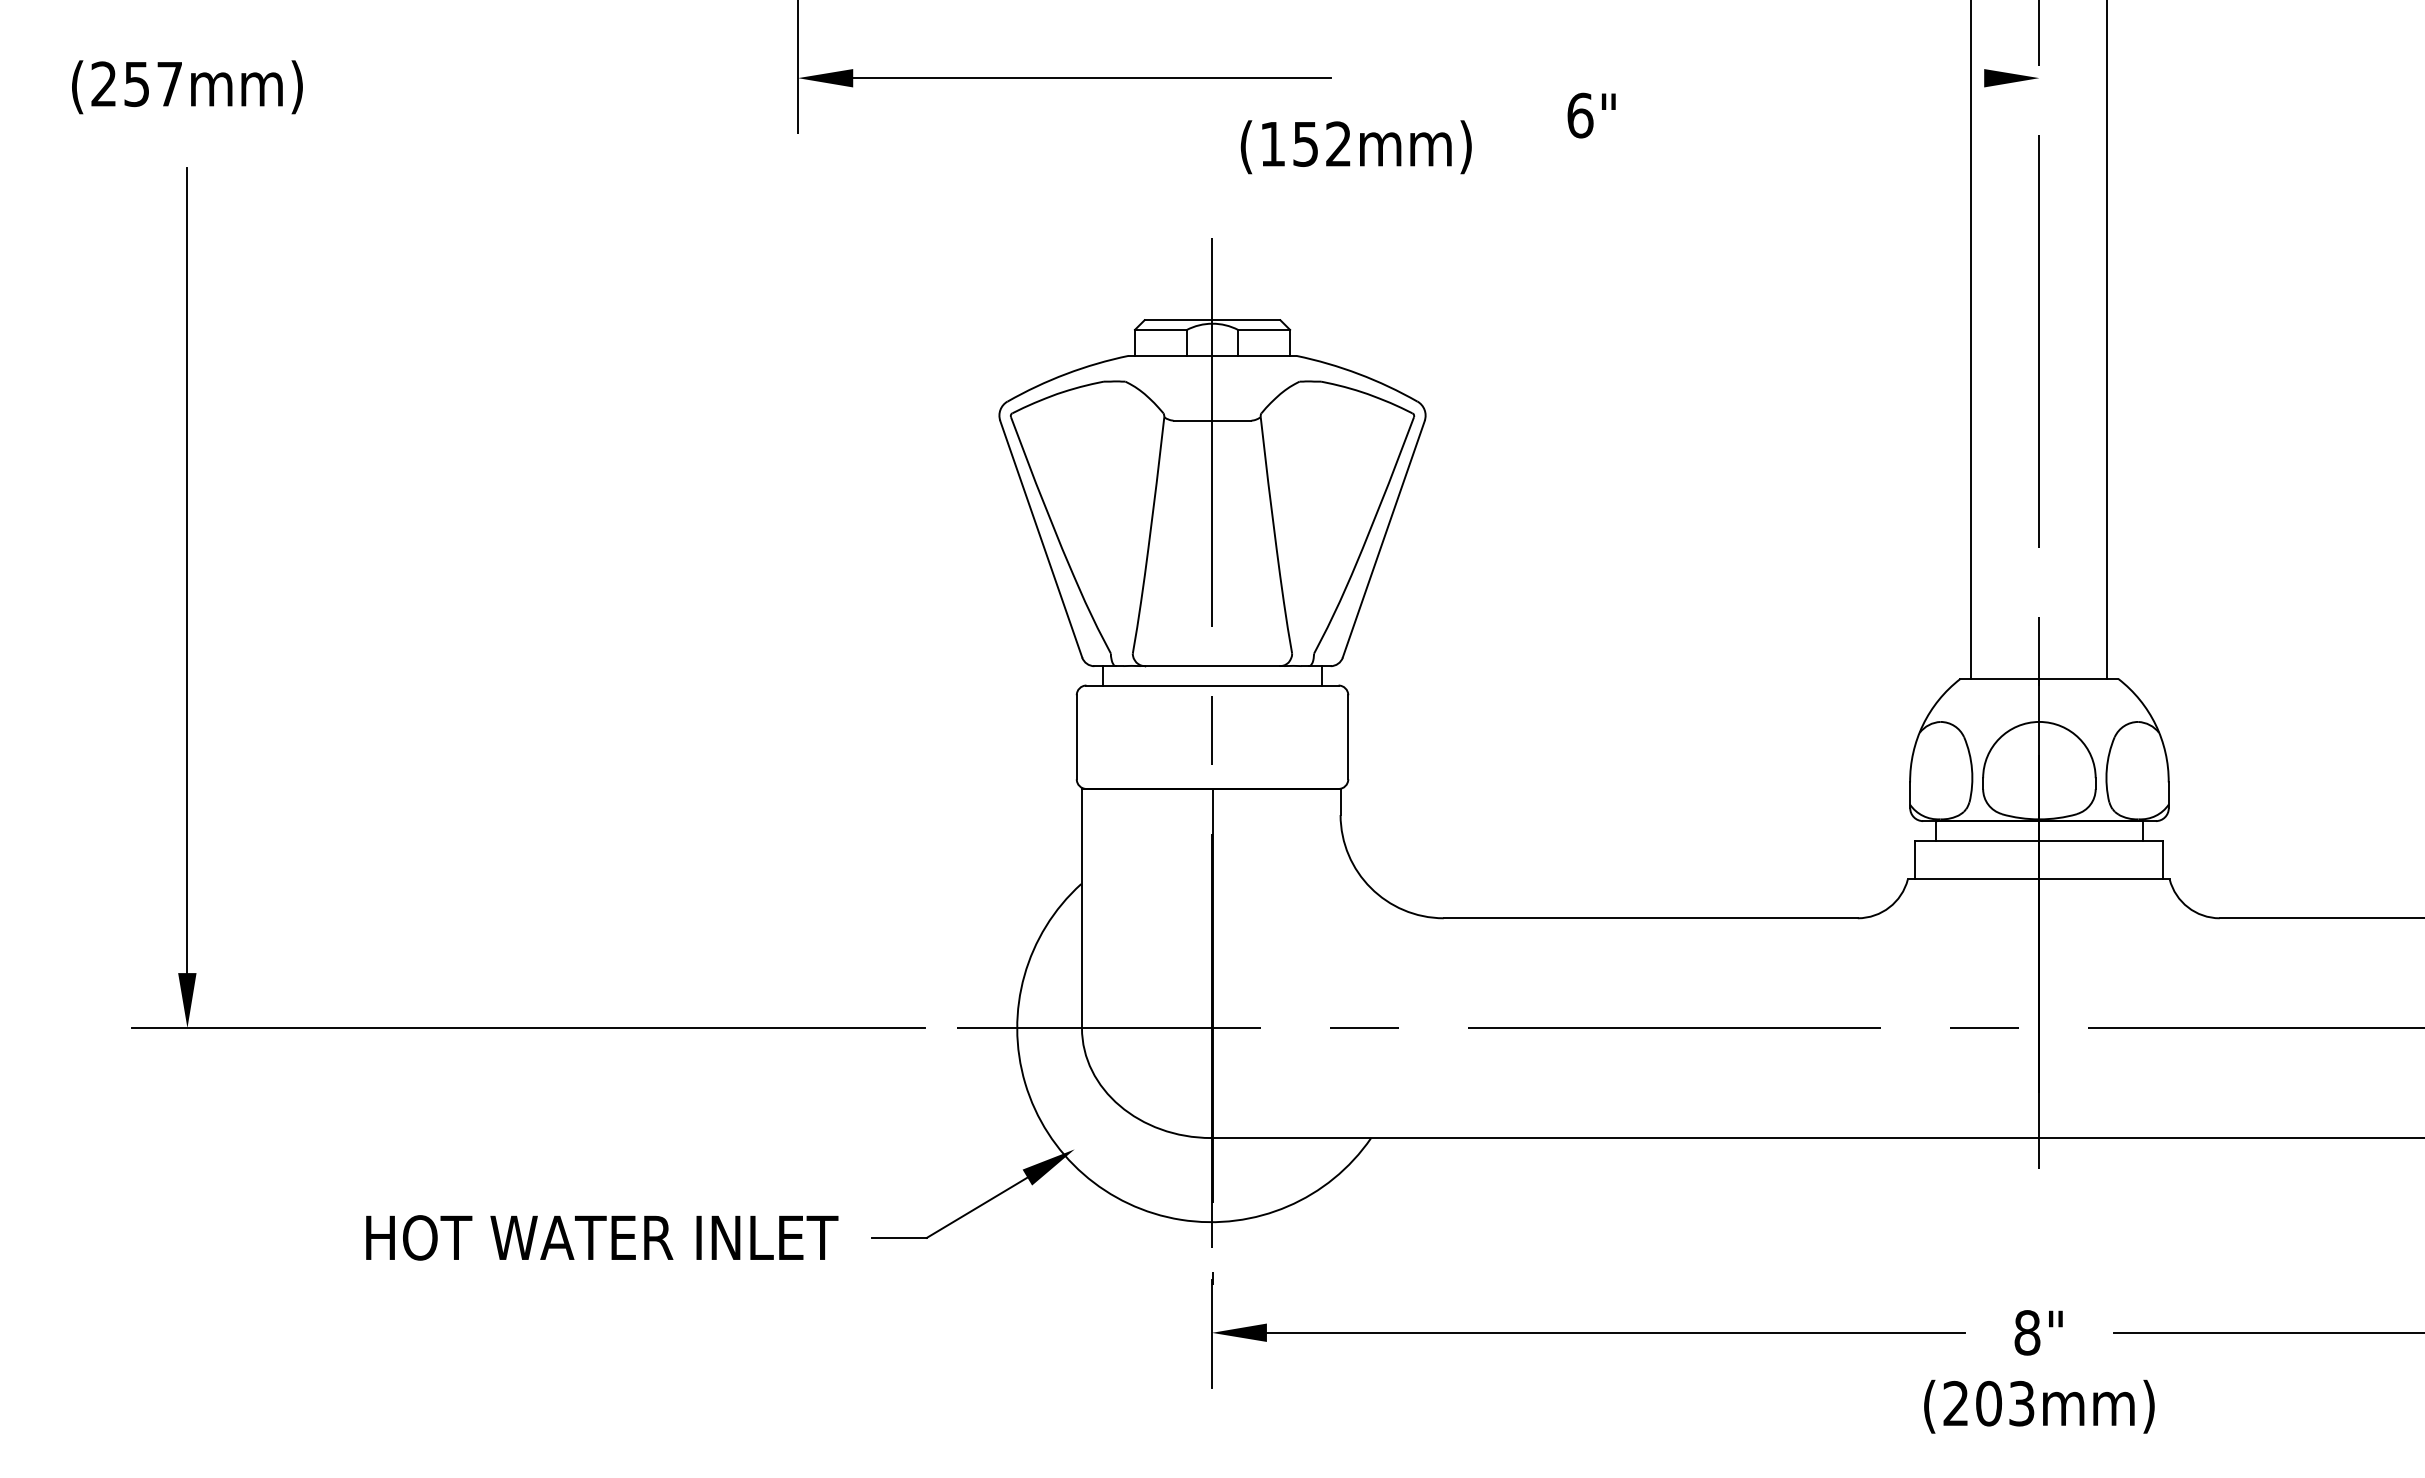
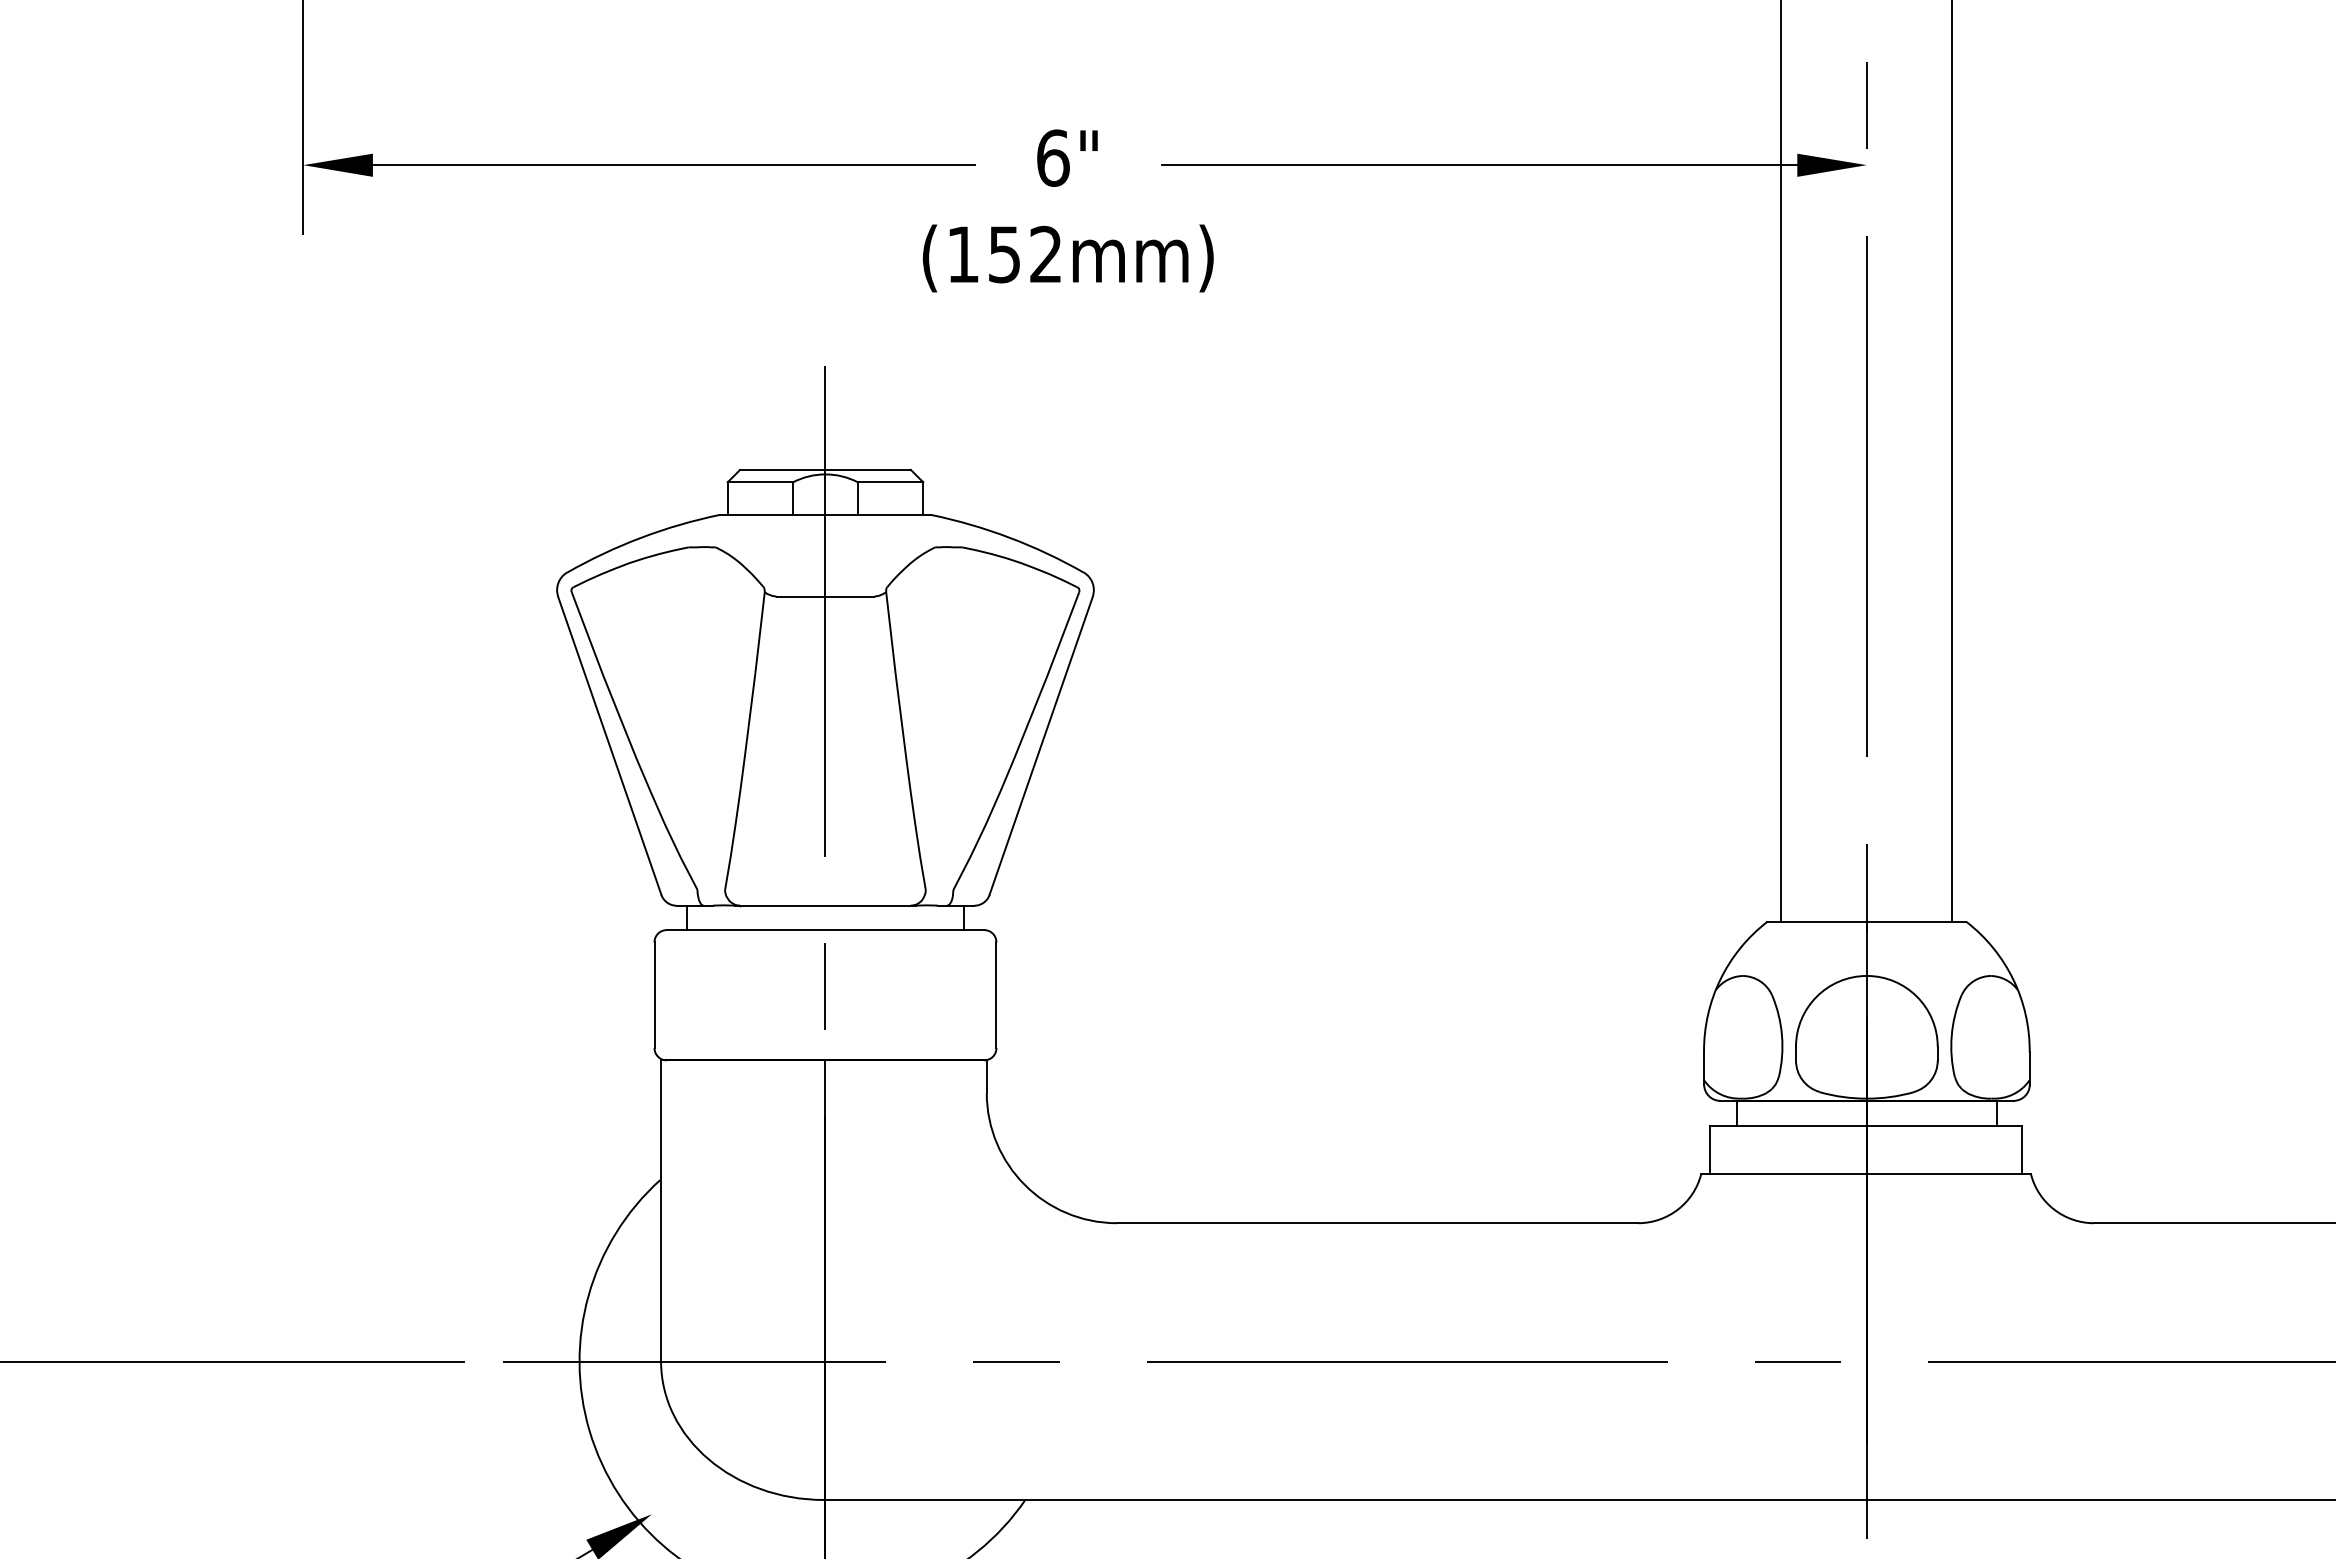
line: (1732, 78) -> (1480, 165), added
text: (1591, 115) -> (1067, 158), moved
text: (1355, 147) -> (1067, 258), moved

